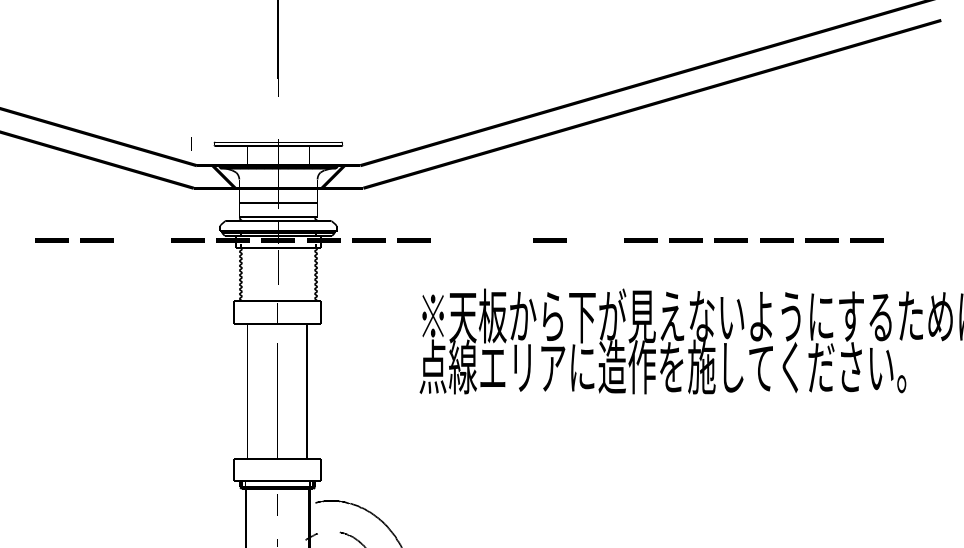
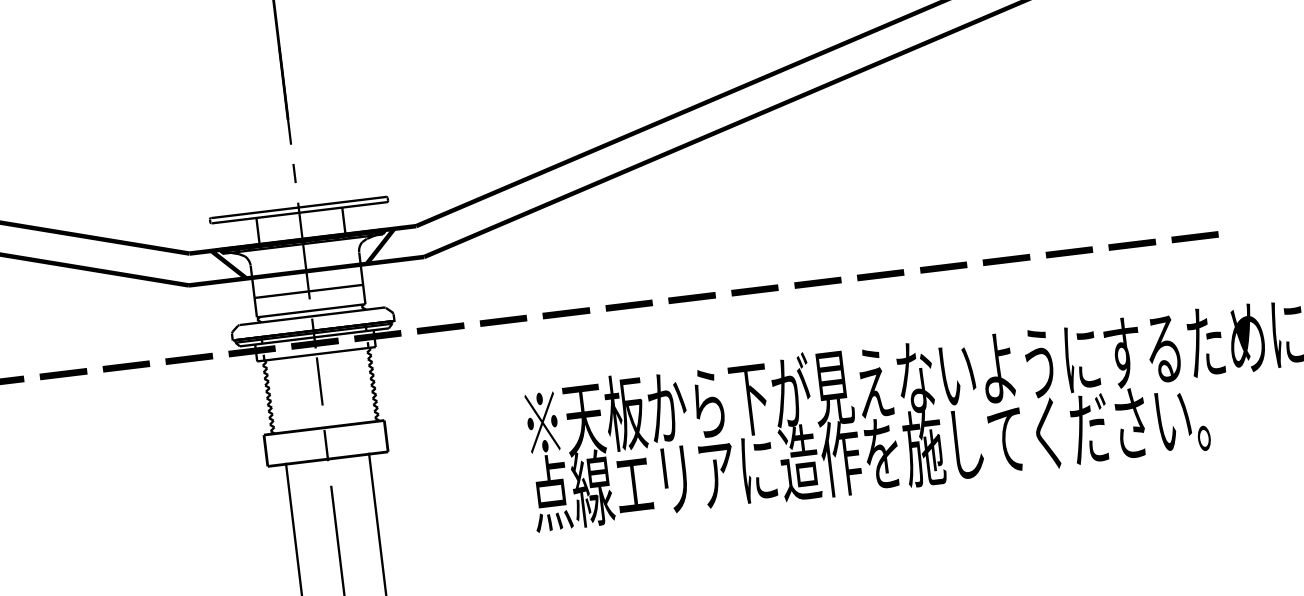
line: (191, 143) -> (294, 172), moved
line: (142, 240) -> (126, 366), added
line: (459, 240) -> (566, 313), added
line: (504, 240) -> (628, 305), added
line: (594, 240) -> (753, 290), added
line: (912, 240) -> (1195, 237), added

